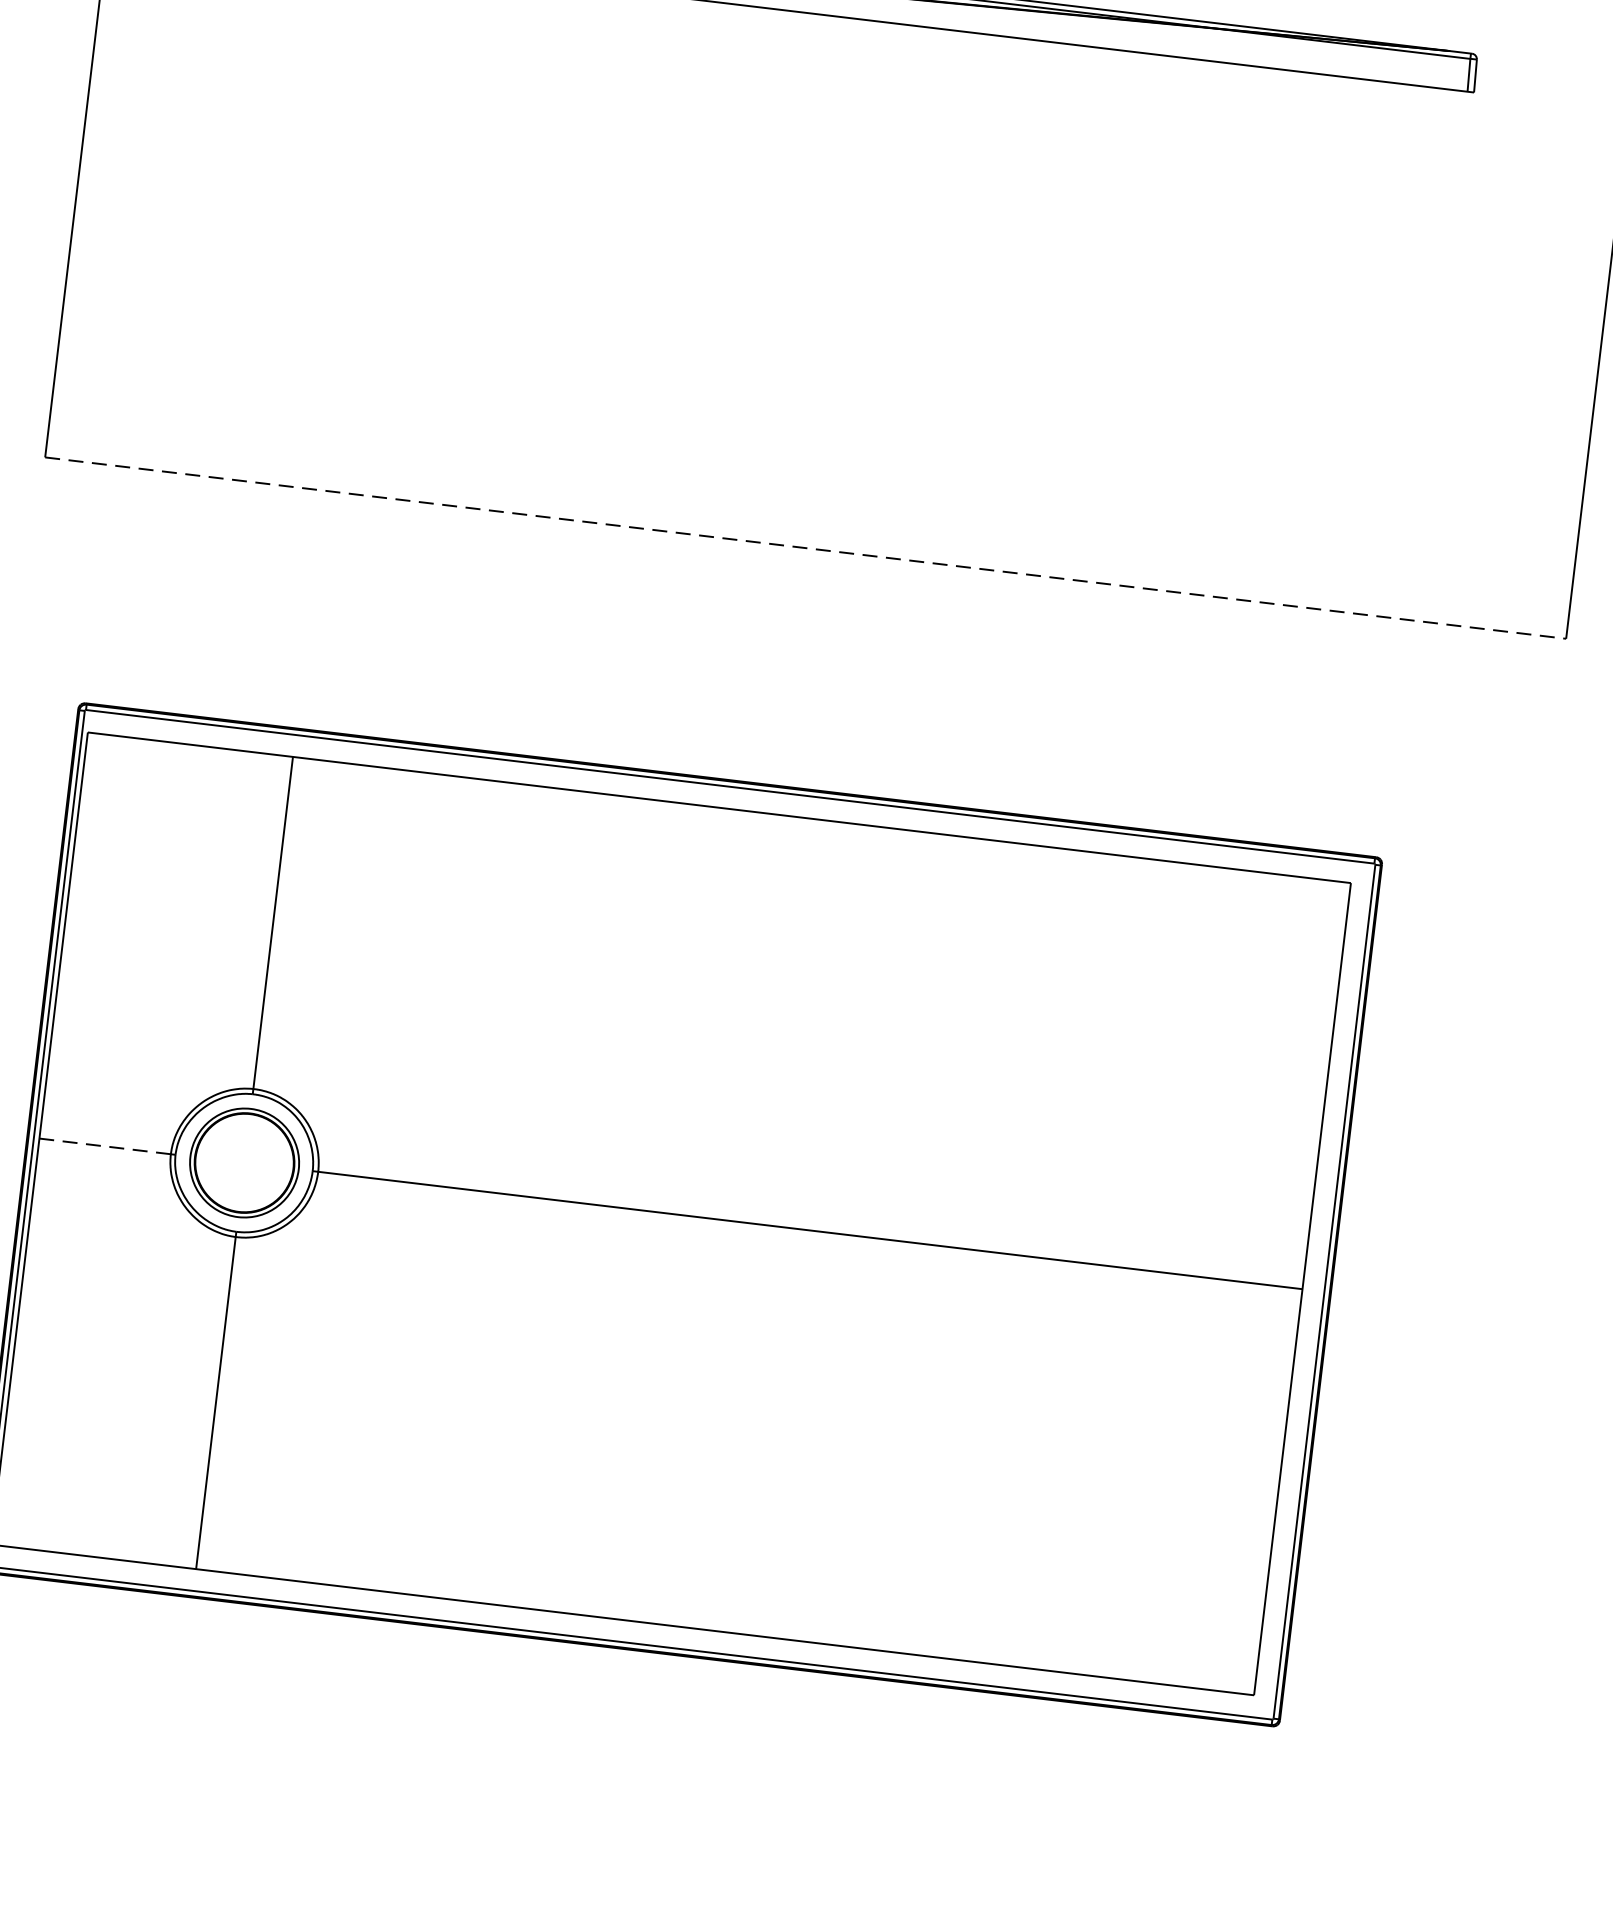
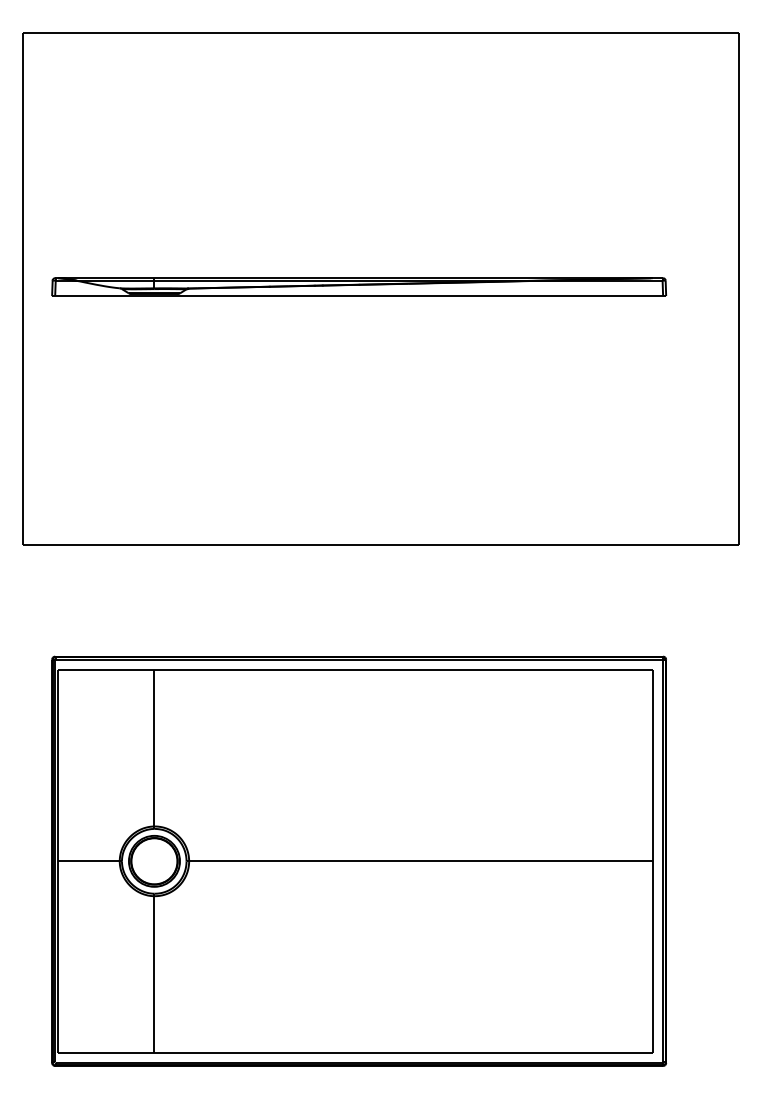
line: (806, 547) -> (381, 544), dashed -> solid
line: (104, 1146) -> (88, 861), dashed -> solid

